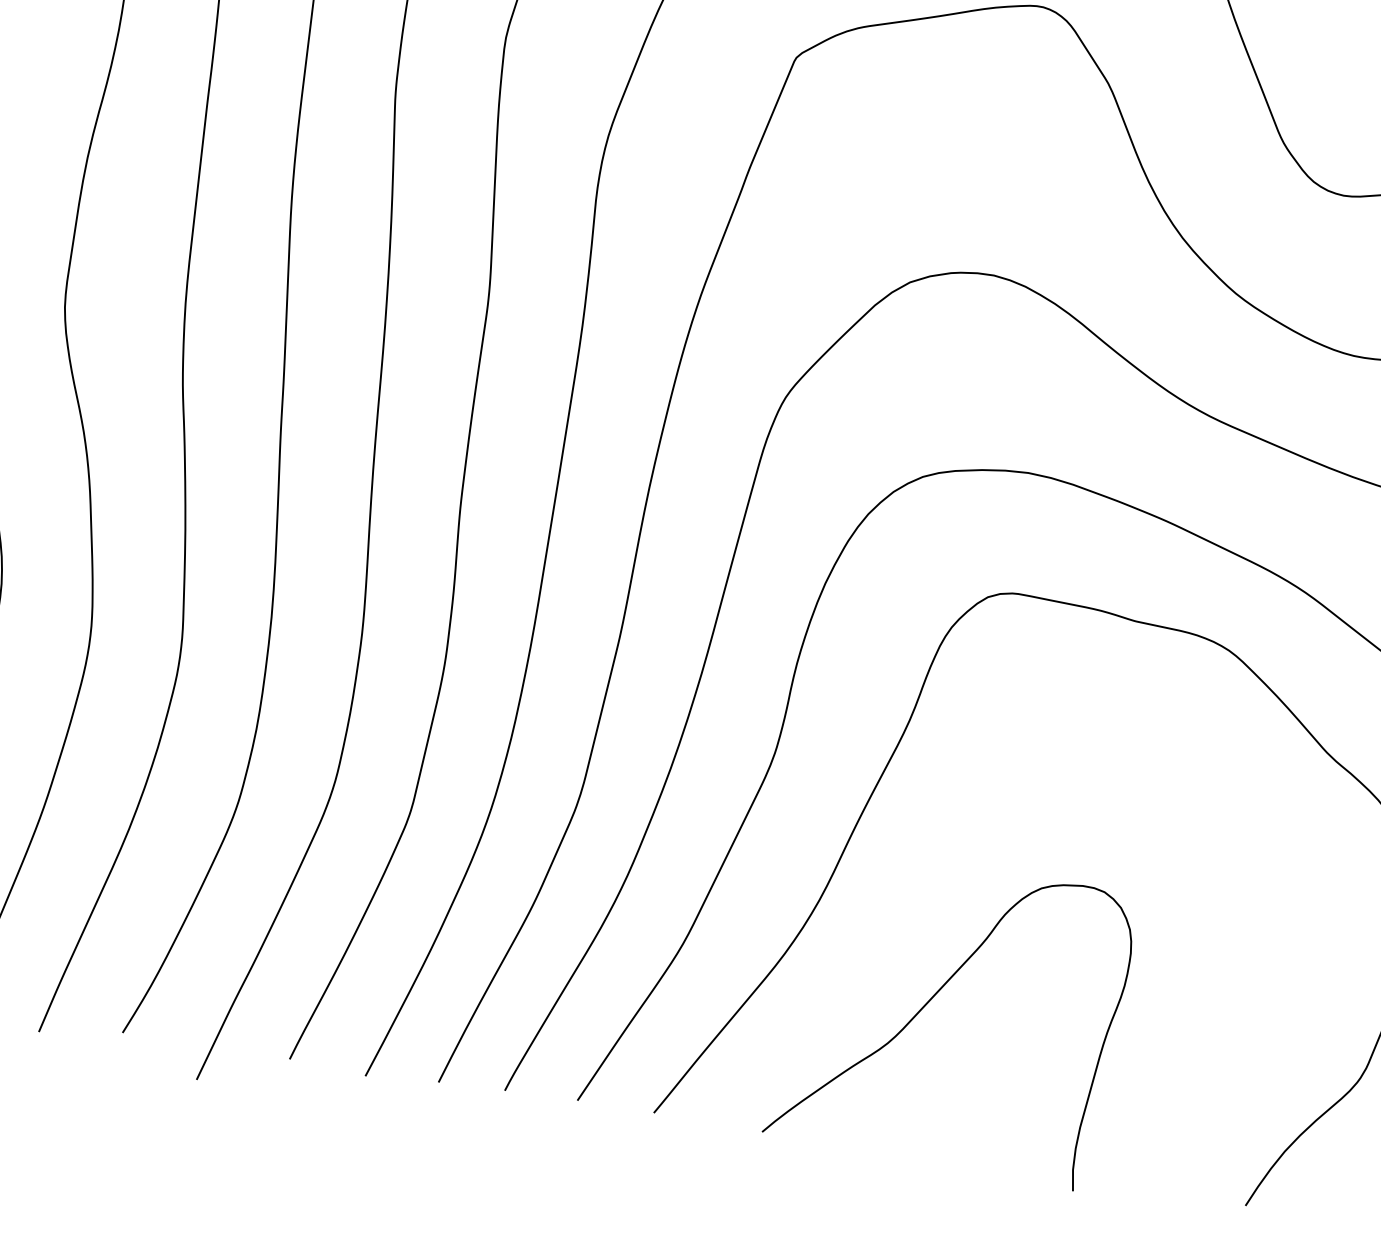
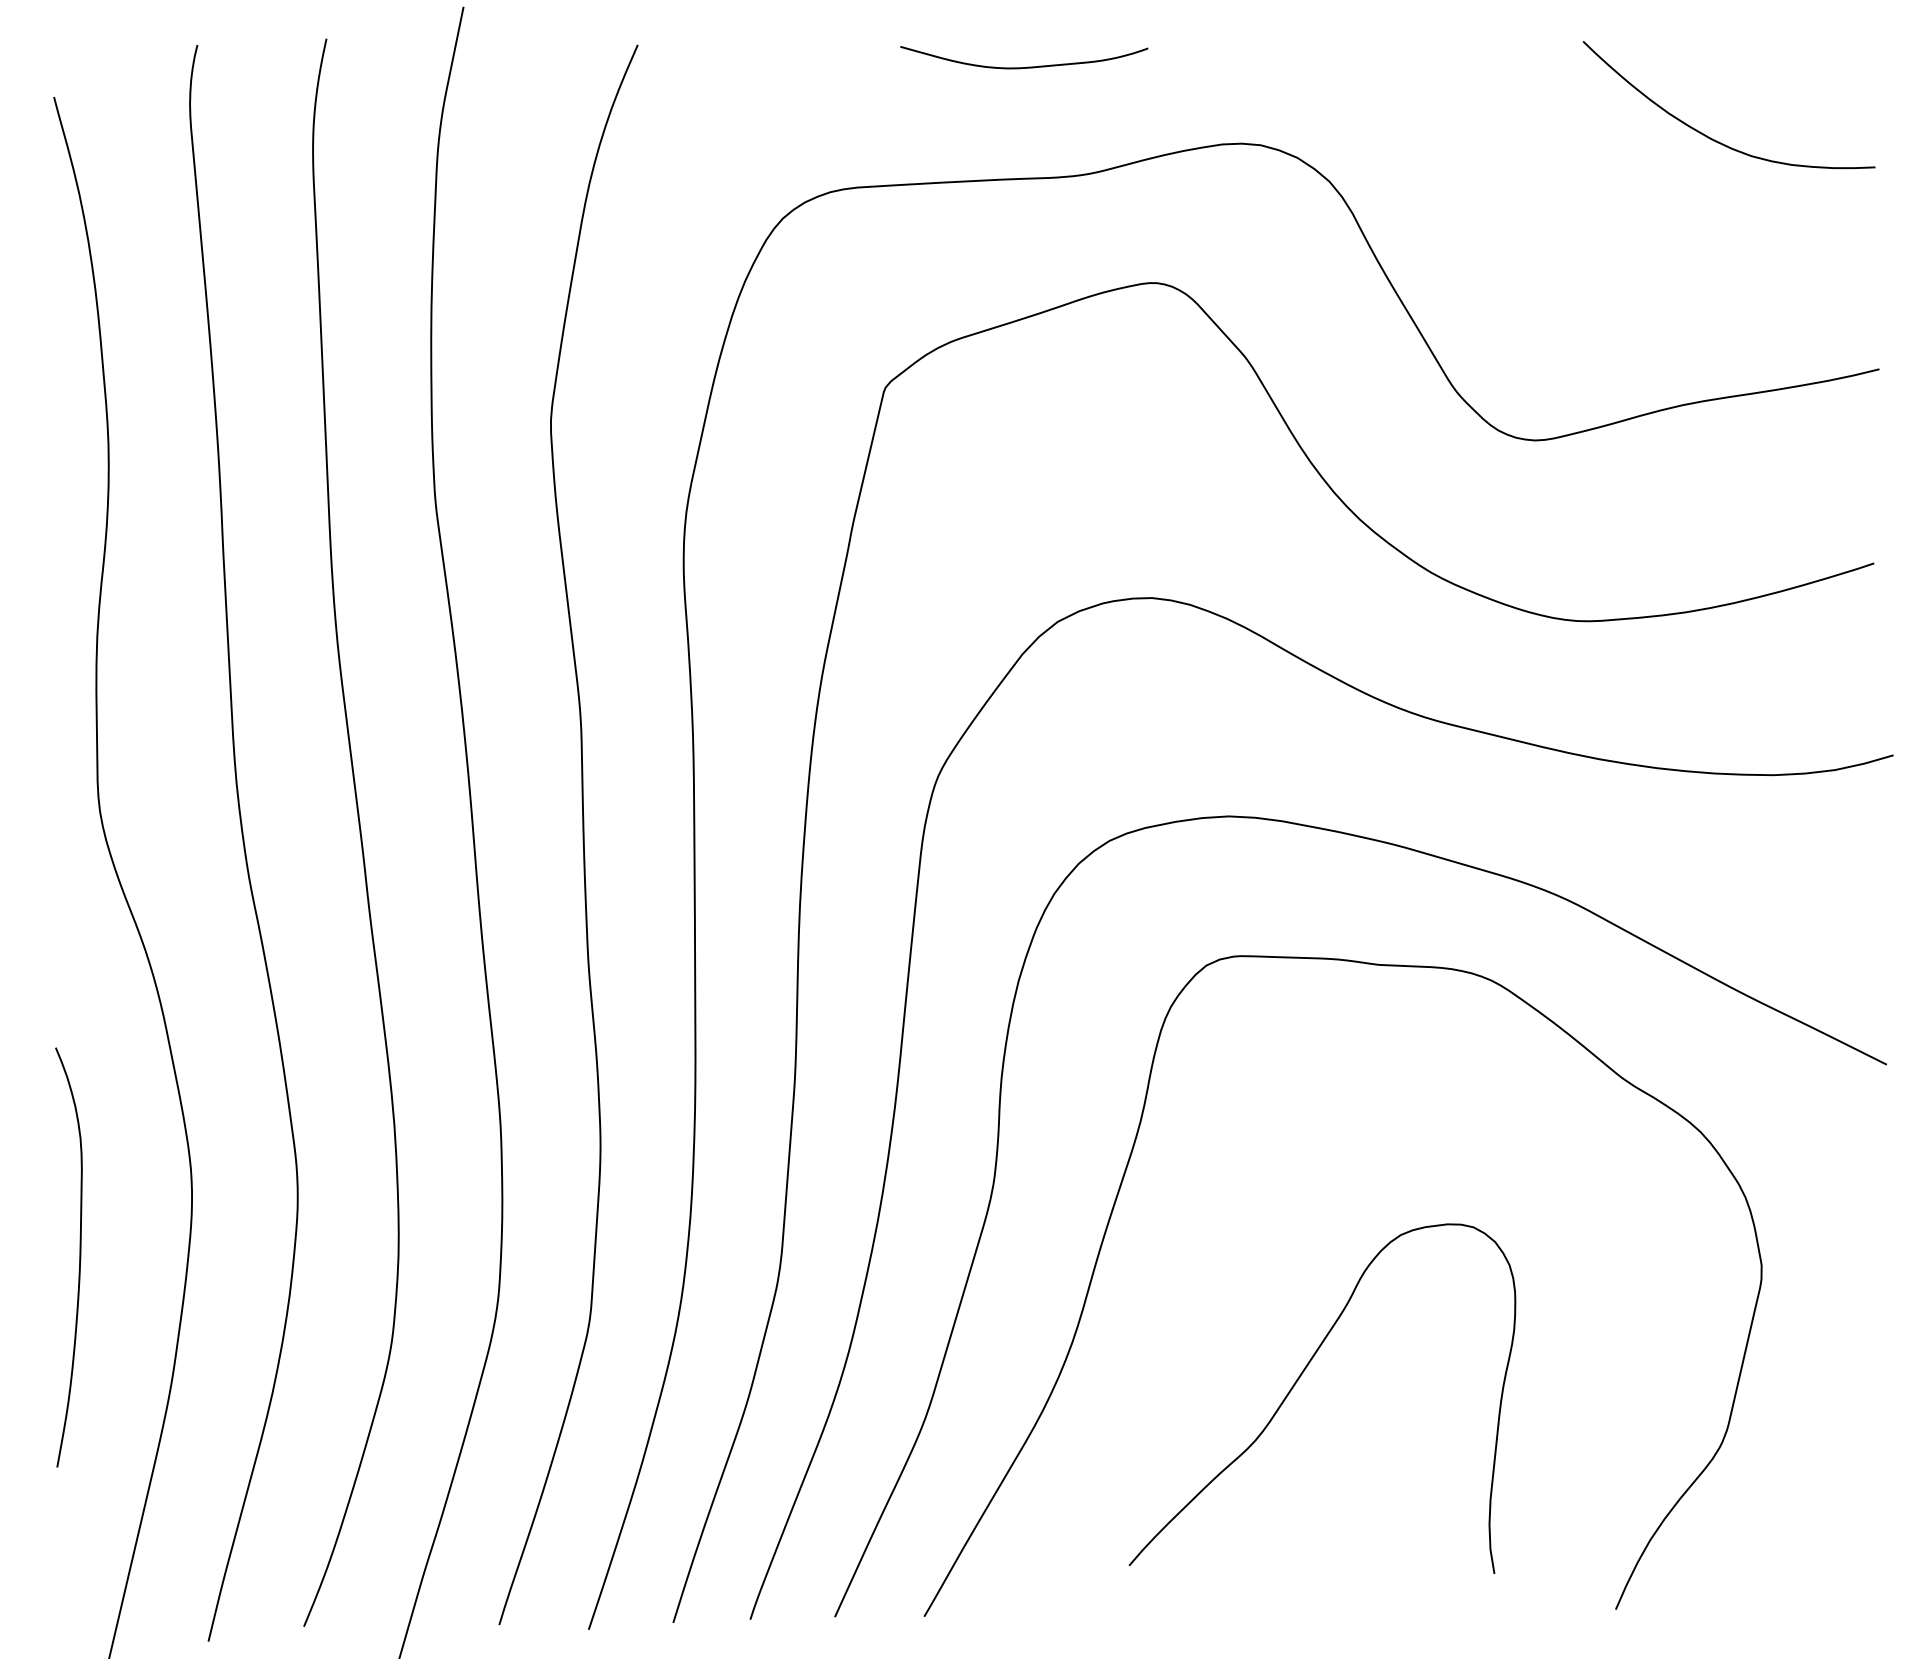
curve: (933, 998) -> (1298, 1380), moved

